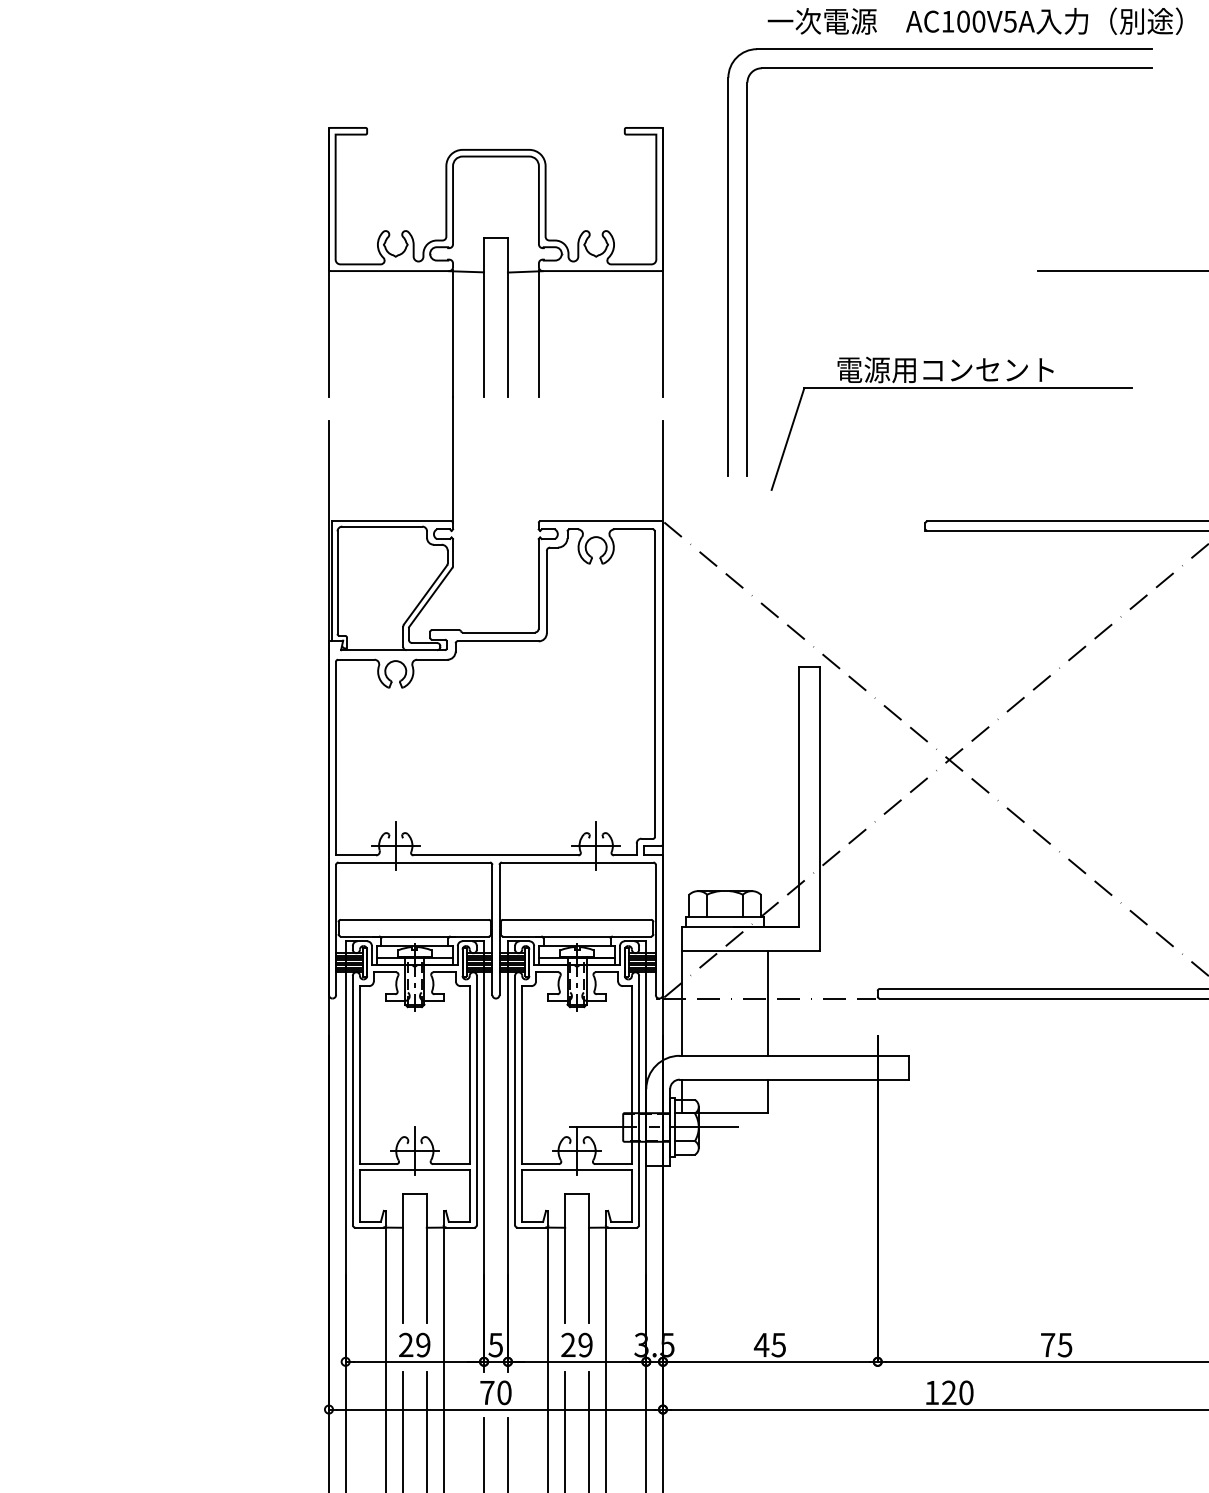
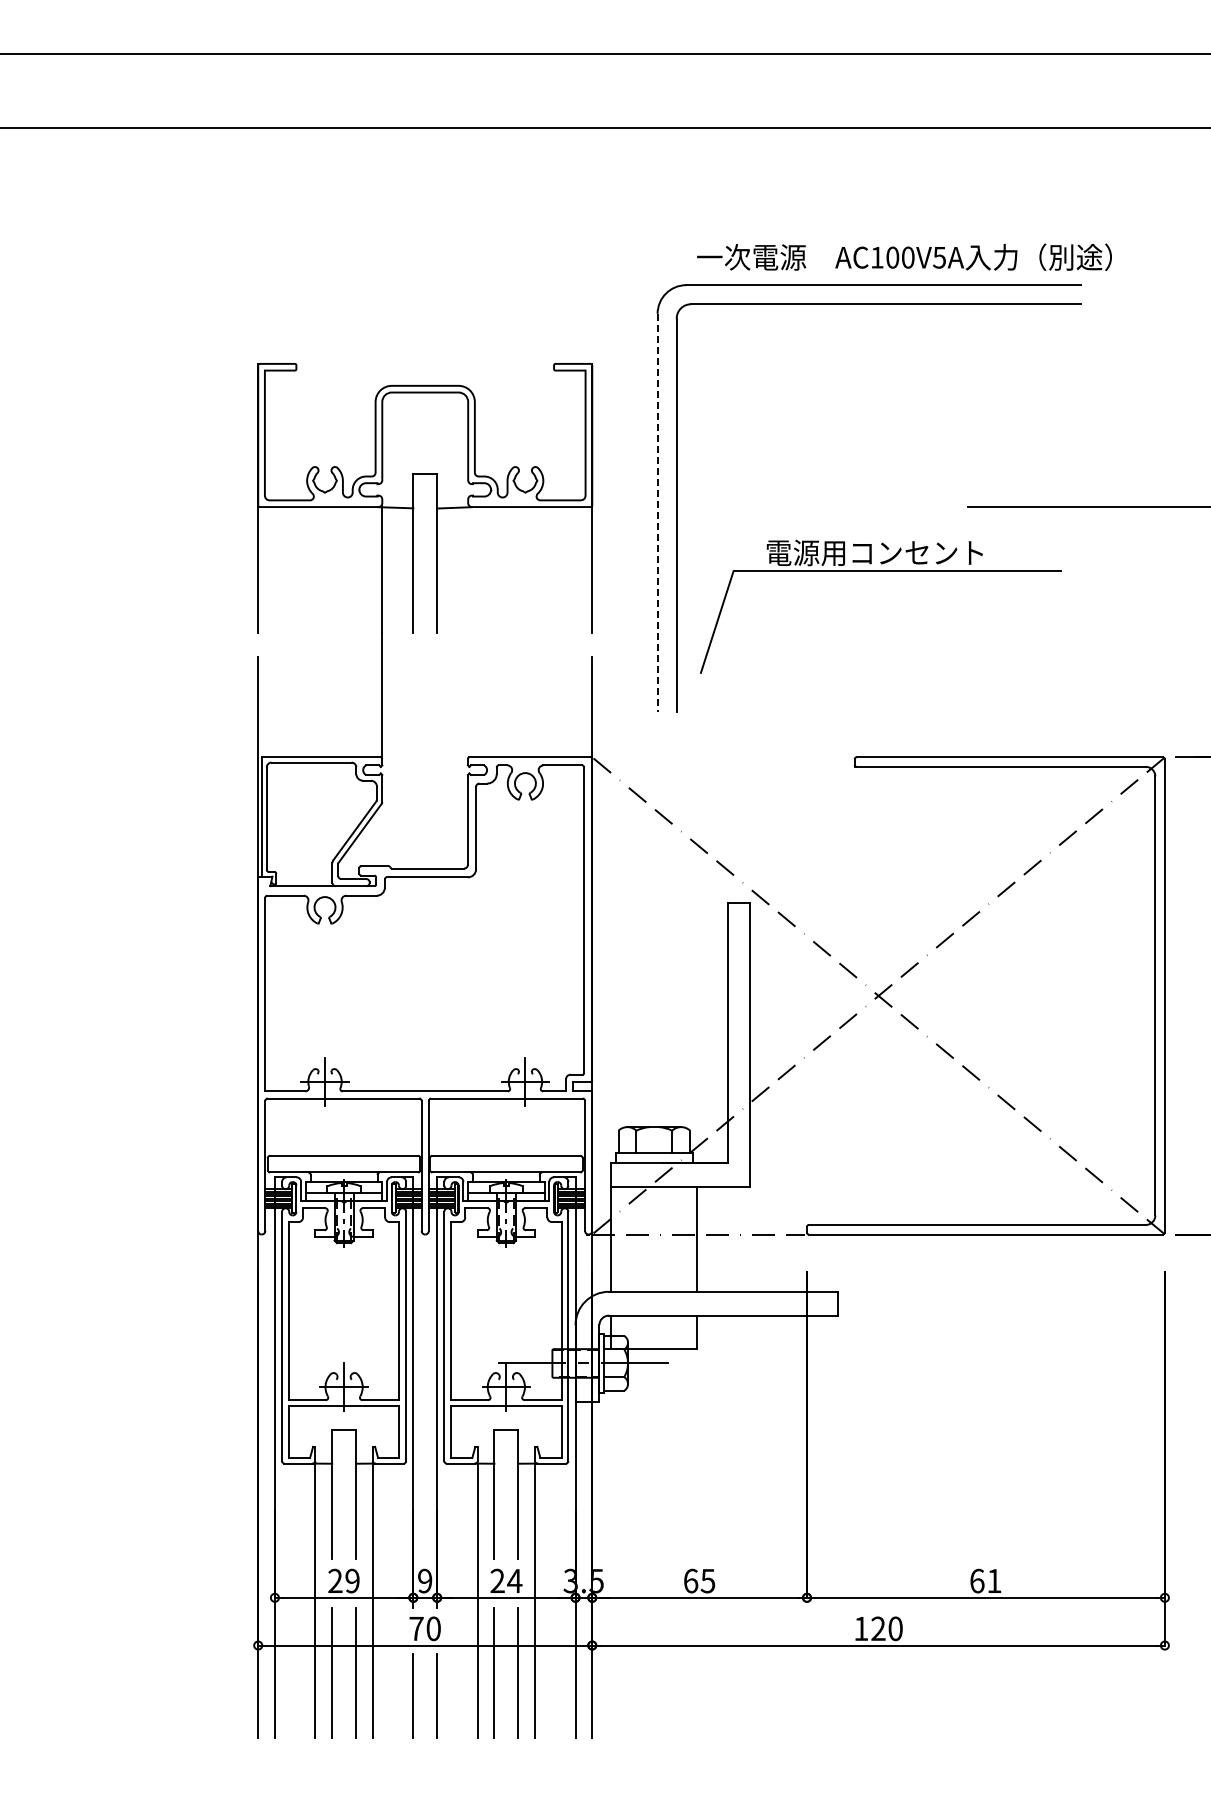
line: (728, 276) -> (657, 512), solid -> dashed
line: (539, 332) -> (468, 568), removed
part: (951, 388) -> (880, 571), moved
text: (495, 1344) -> (424, 1580), 5 -> 9
text: (585, 1344) -> (514, 1580), 29 -> 24
text: (761, 1344) -> (690, 1580), 45 -> 65
text: (1056, 1344) -> (985, 1580), 75 -> 61

